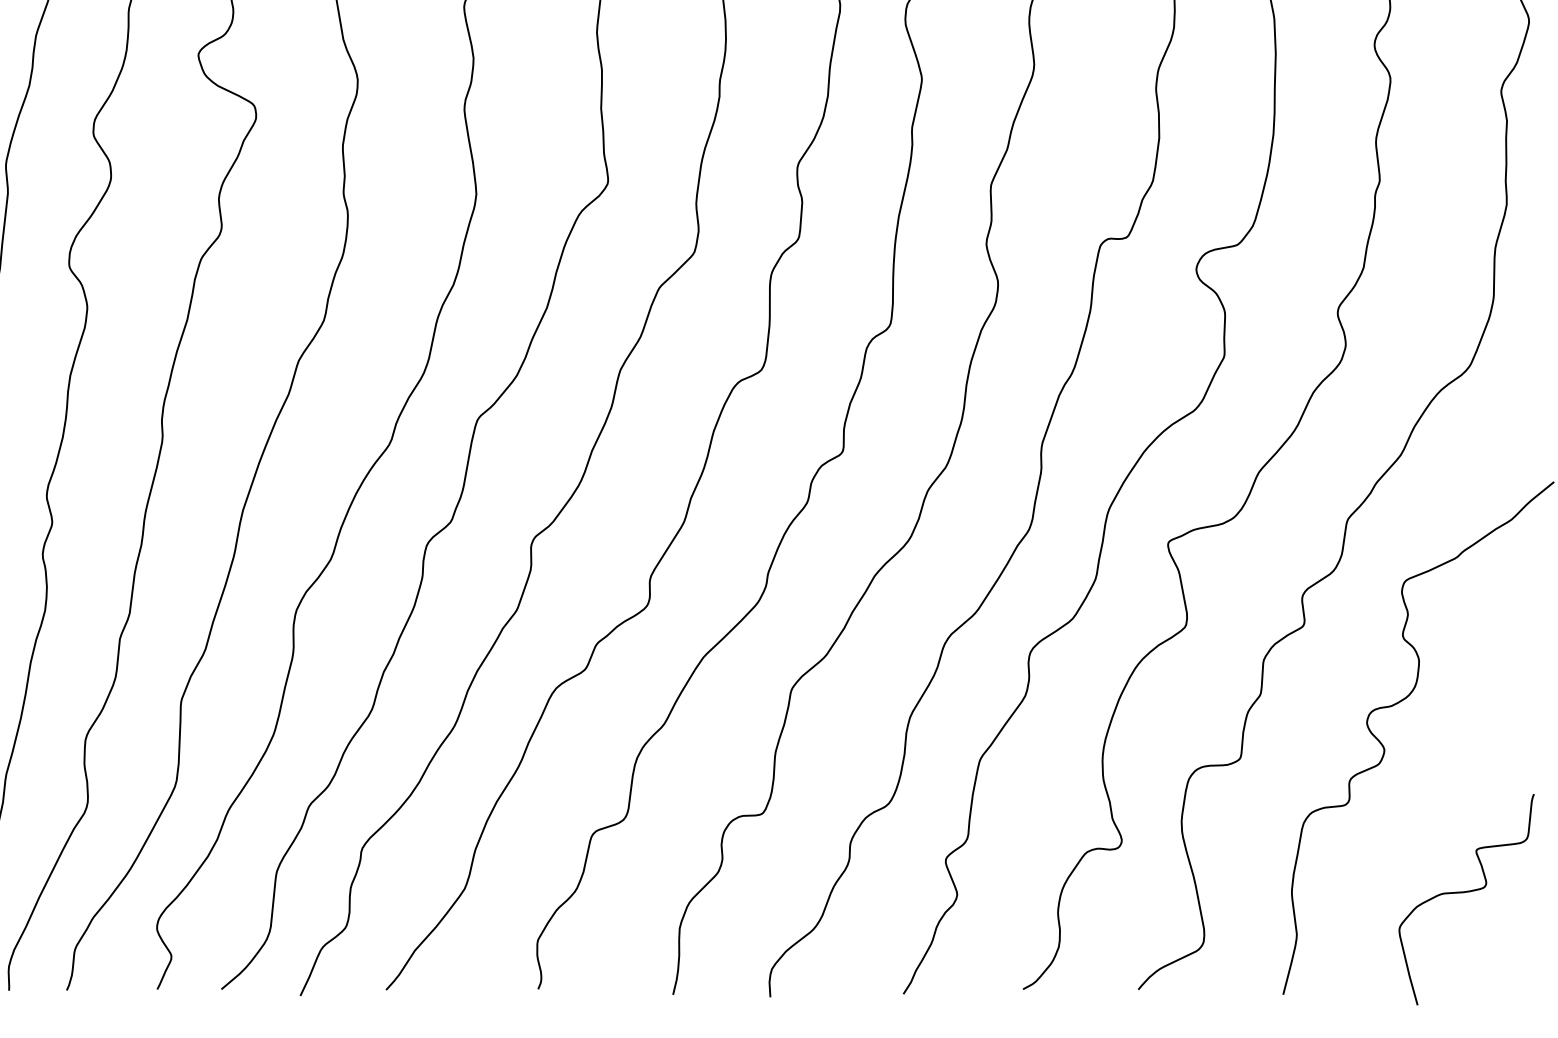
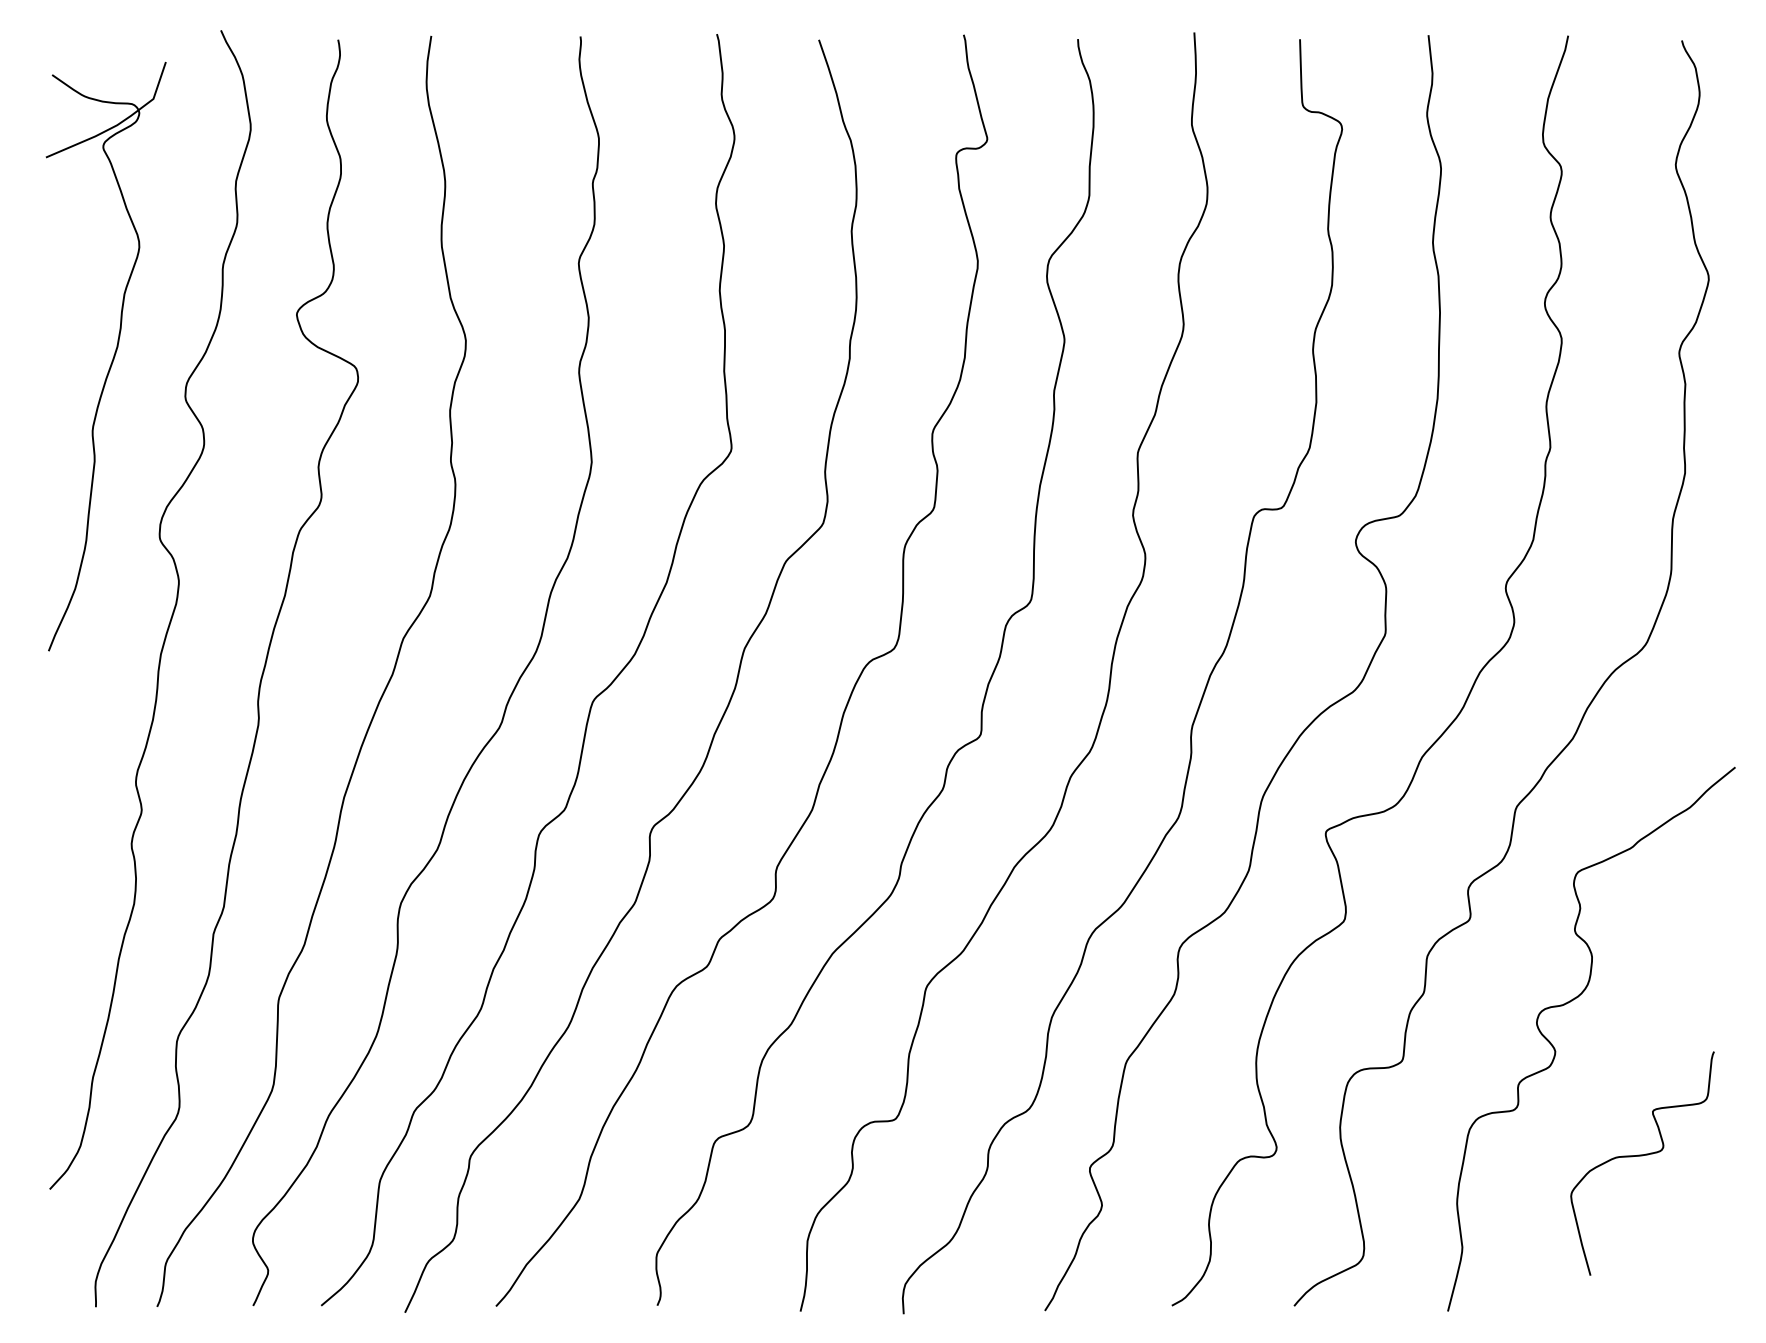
curve: (1466, 892) -> (1642, 1156), moved

